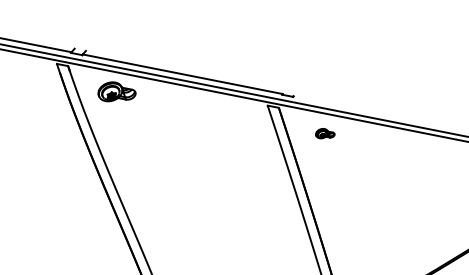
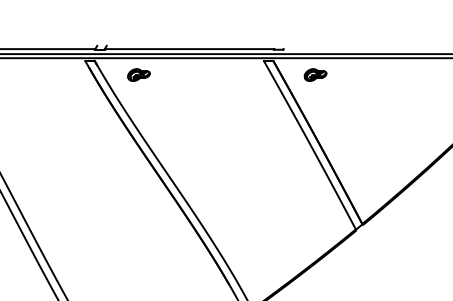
part: (116, 92) -> (138, 74), size x0.71
part: (325, 133) -> (315, 74), size x1.43

